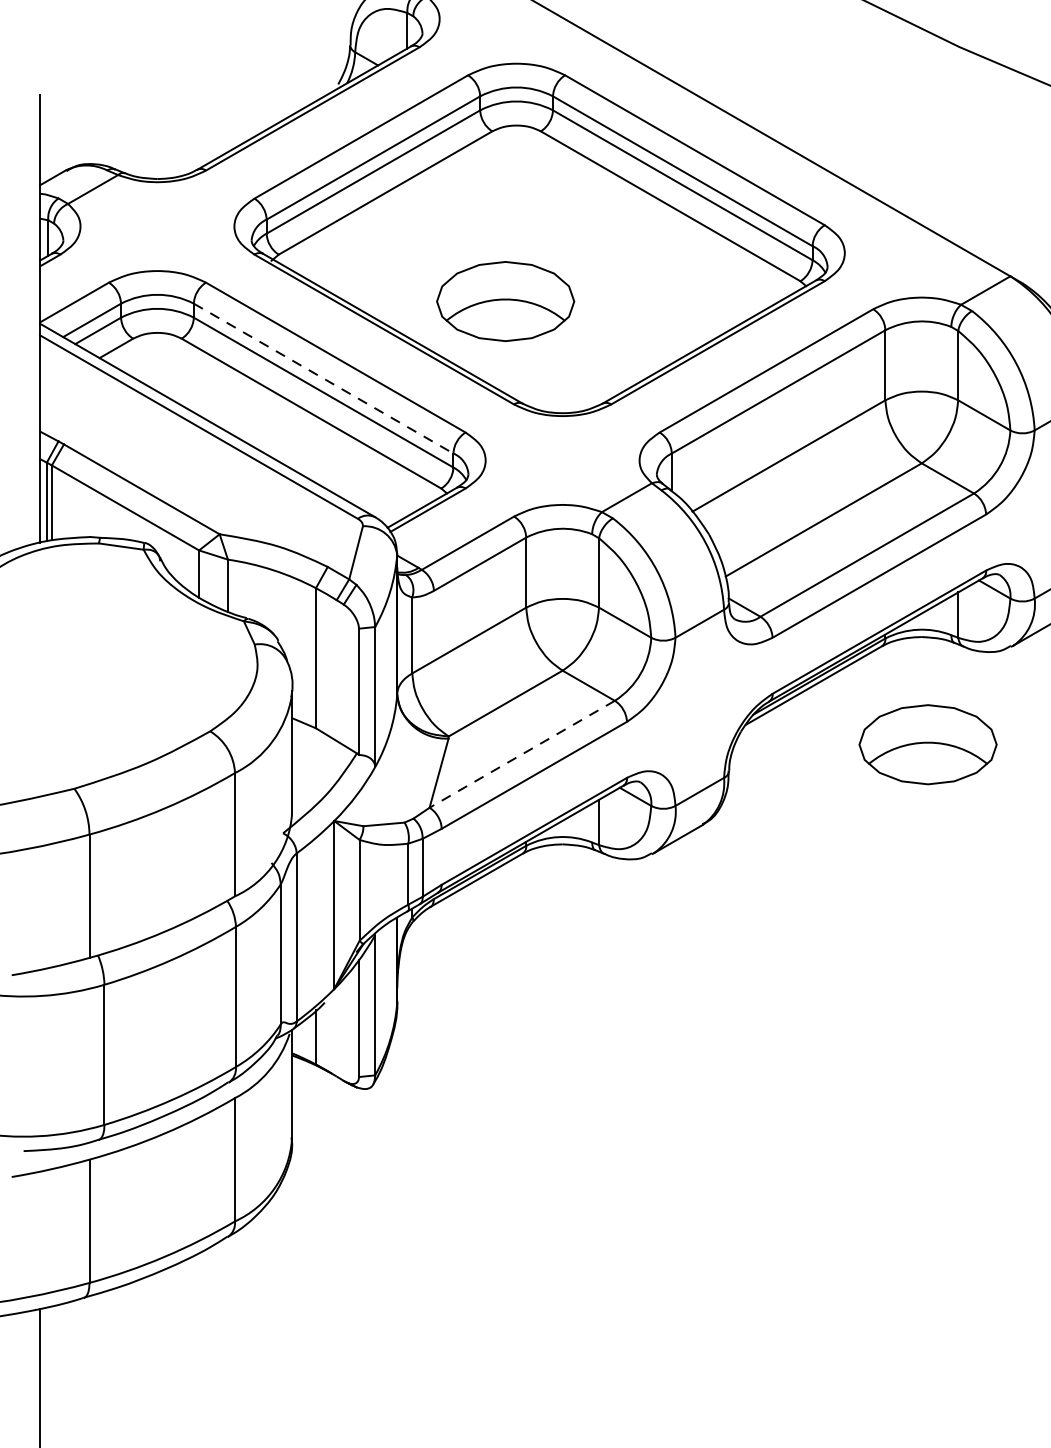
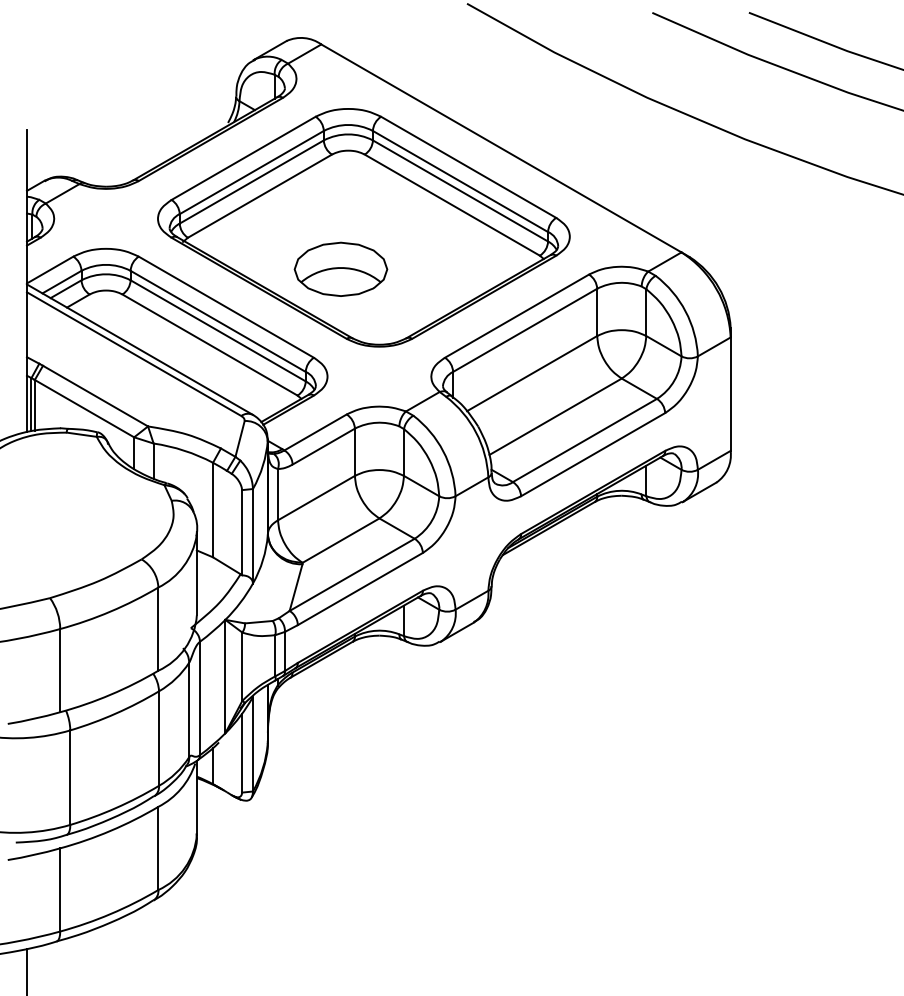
line: (324, 378) -> (218, 321), dashed -> solid
part: (927, 743) -> (625, 567), removed
line: (521, 755) -> (351, 575), dashed -> solid

